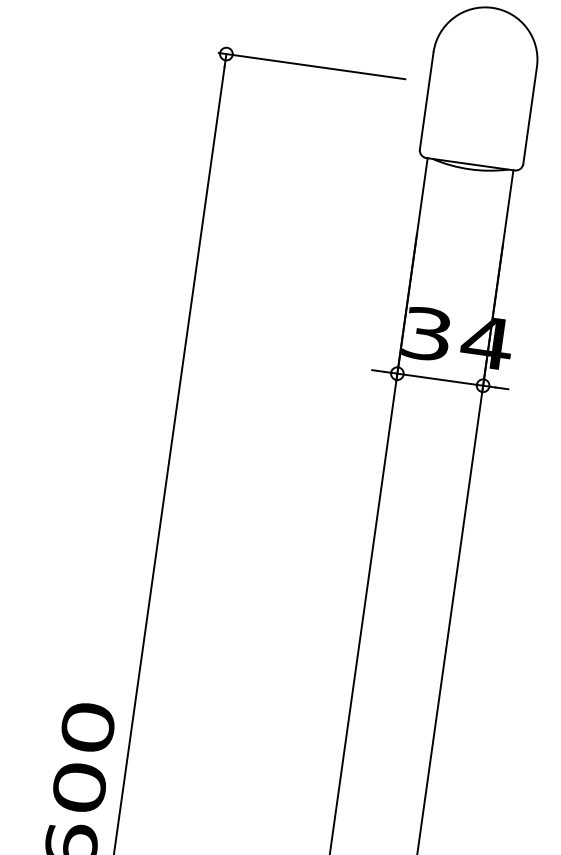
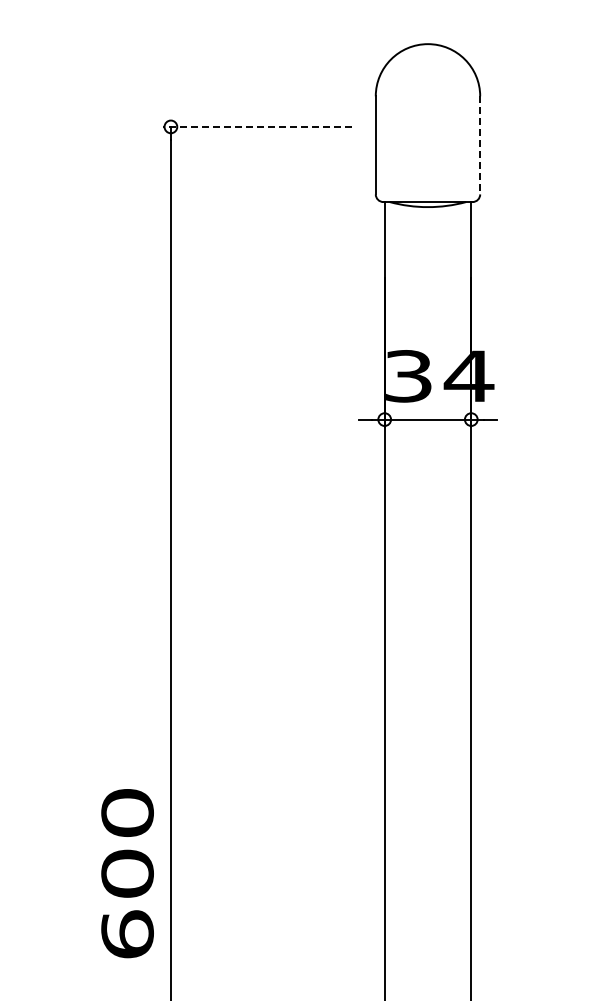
line: (311, 65) -> (256, 126), solid -> dashed
line: (530, 115) -> (480, 145), solid -> dashed

